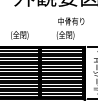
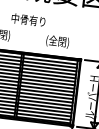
text: (71, 21) -> (28, 20), moved

